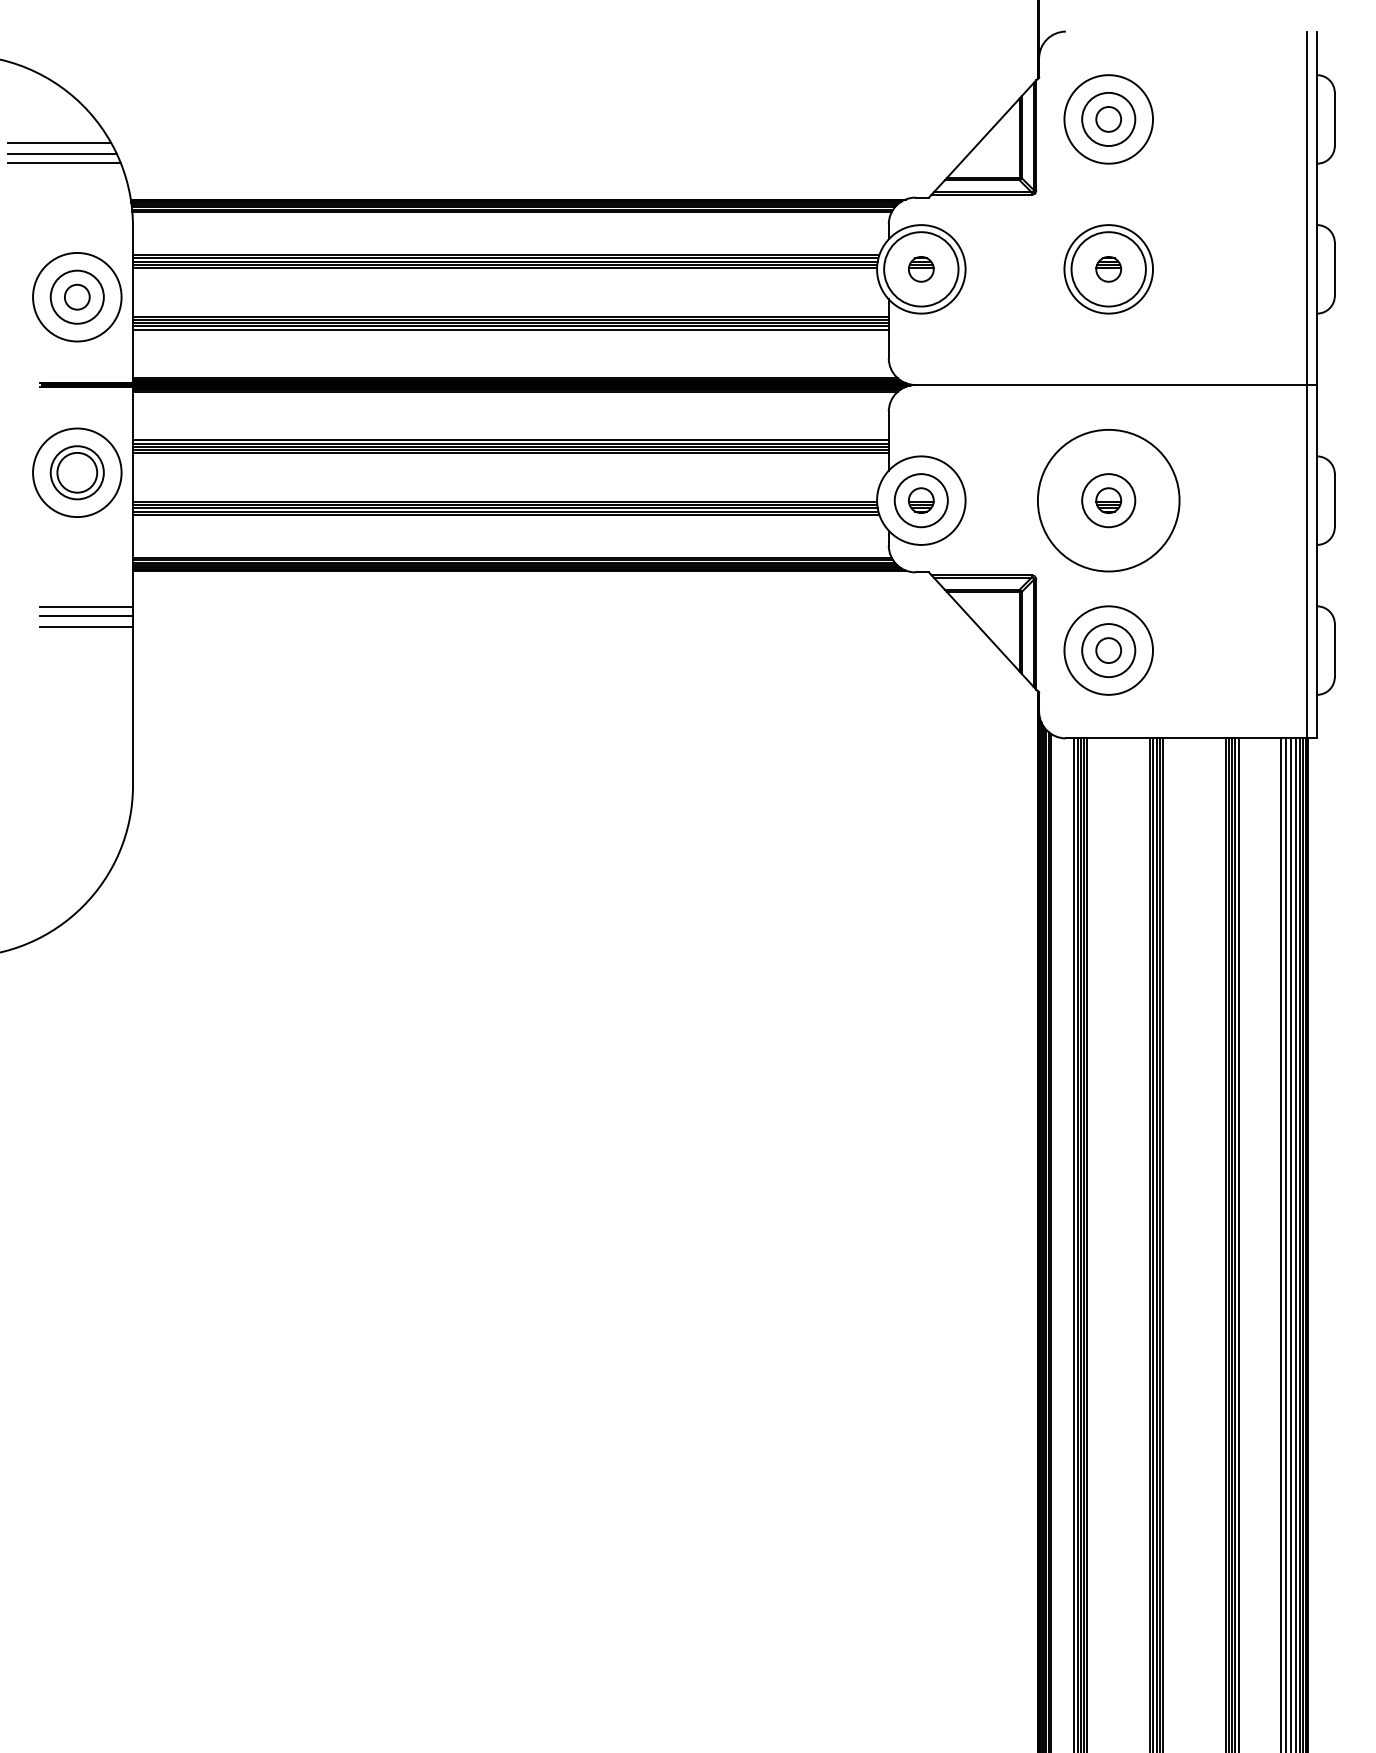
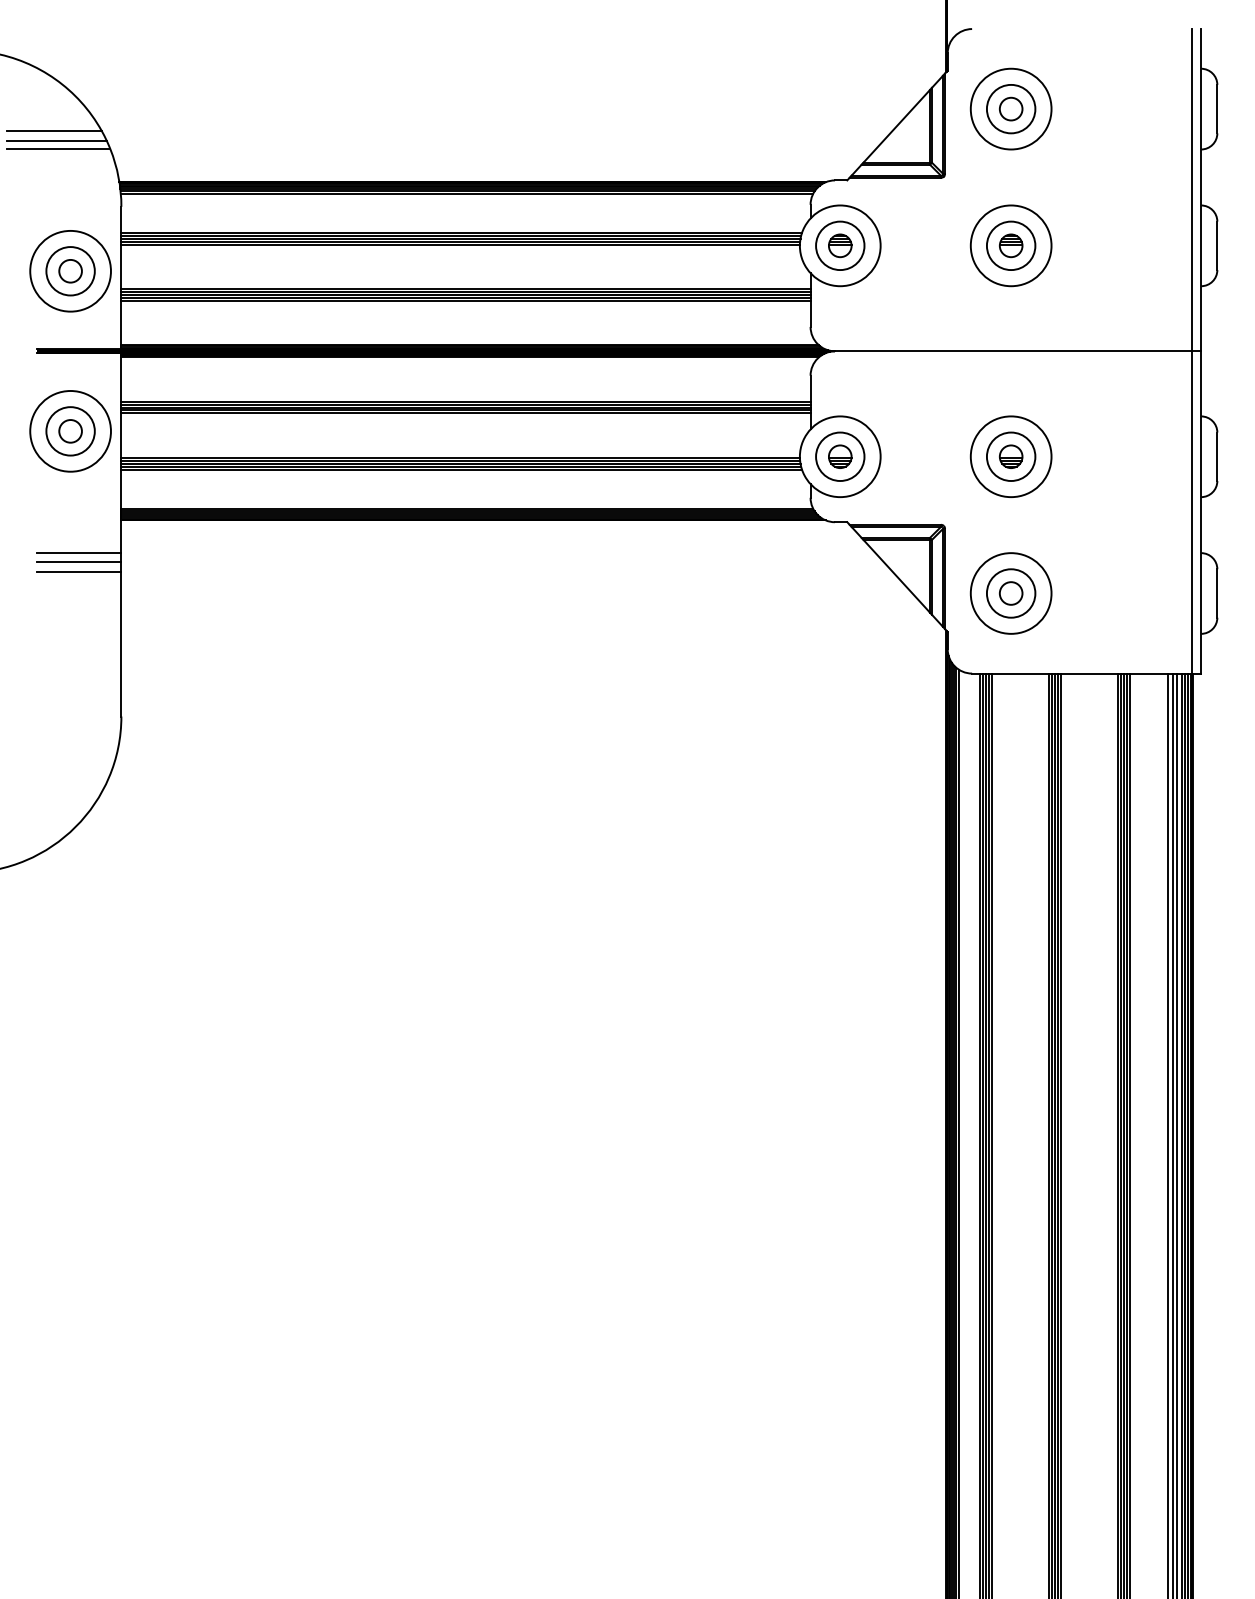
circle: (920, 268) -> (839, 245), size x0.71
circle: (1108, 268) -> (1010, 245), size x0.71
circle: (76, 472) -> (69, 431), size x0.62
circle: (1108, 500) -> (1010, 456), size x0.62

